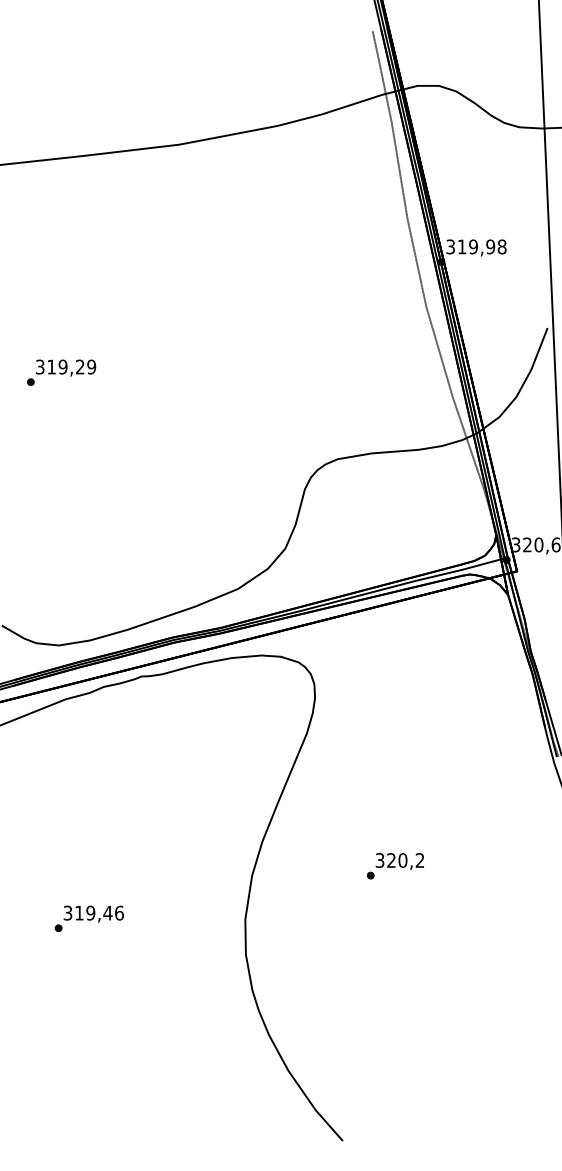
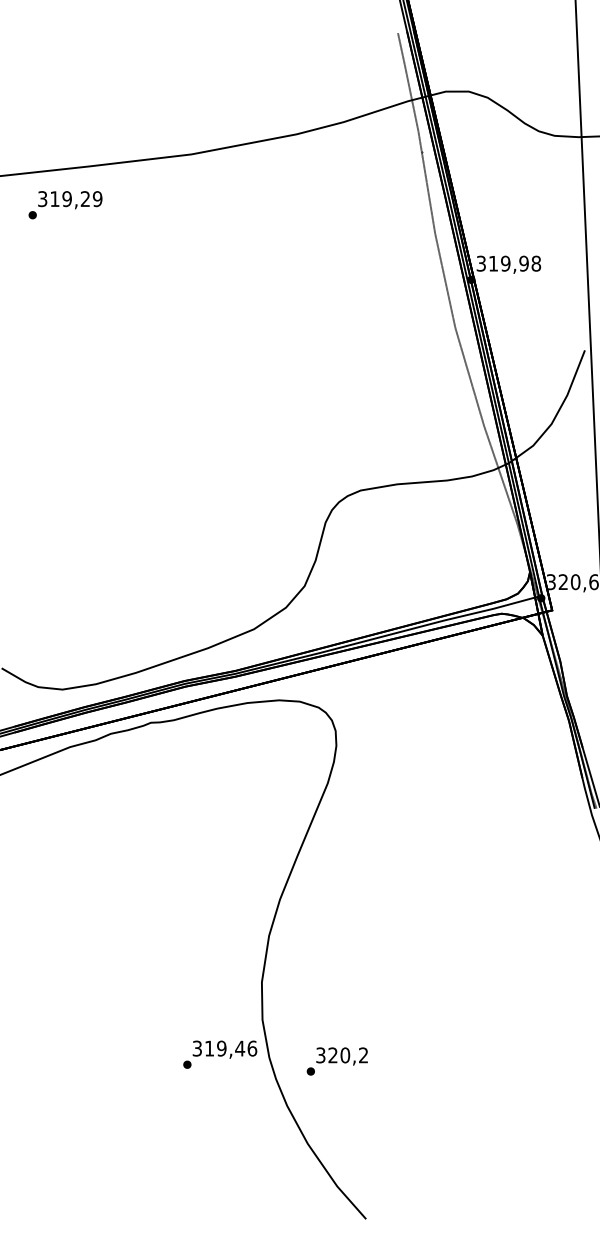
text: (61, 373) -> (65, 205), moved
text: (394, 866) -> (336, 1061), moved
text: (89, 918) -> (220, 1054), moved

